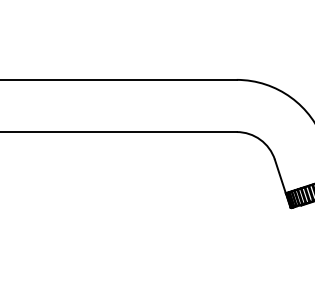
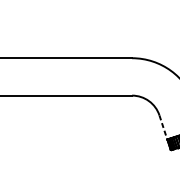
line: (280, 176) -> (163, 127), solid -> dashed

